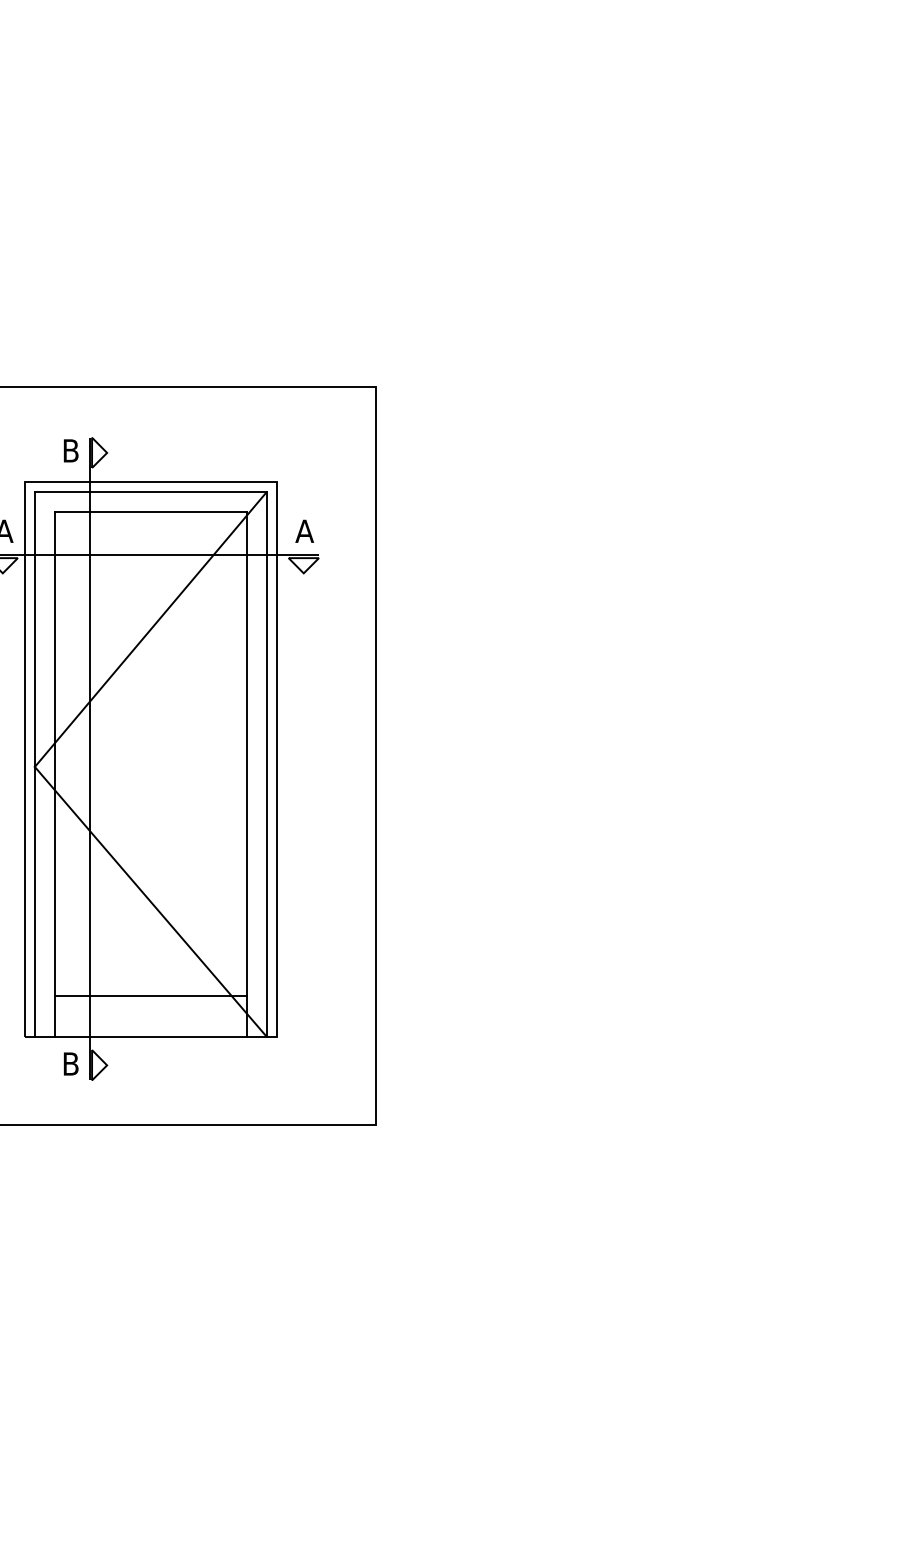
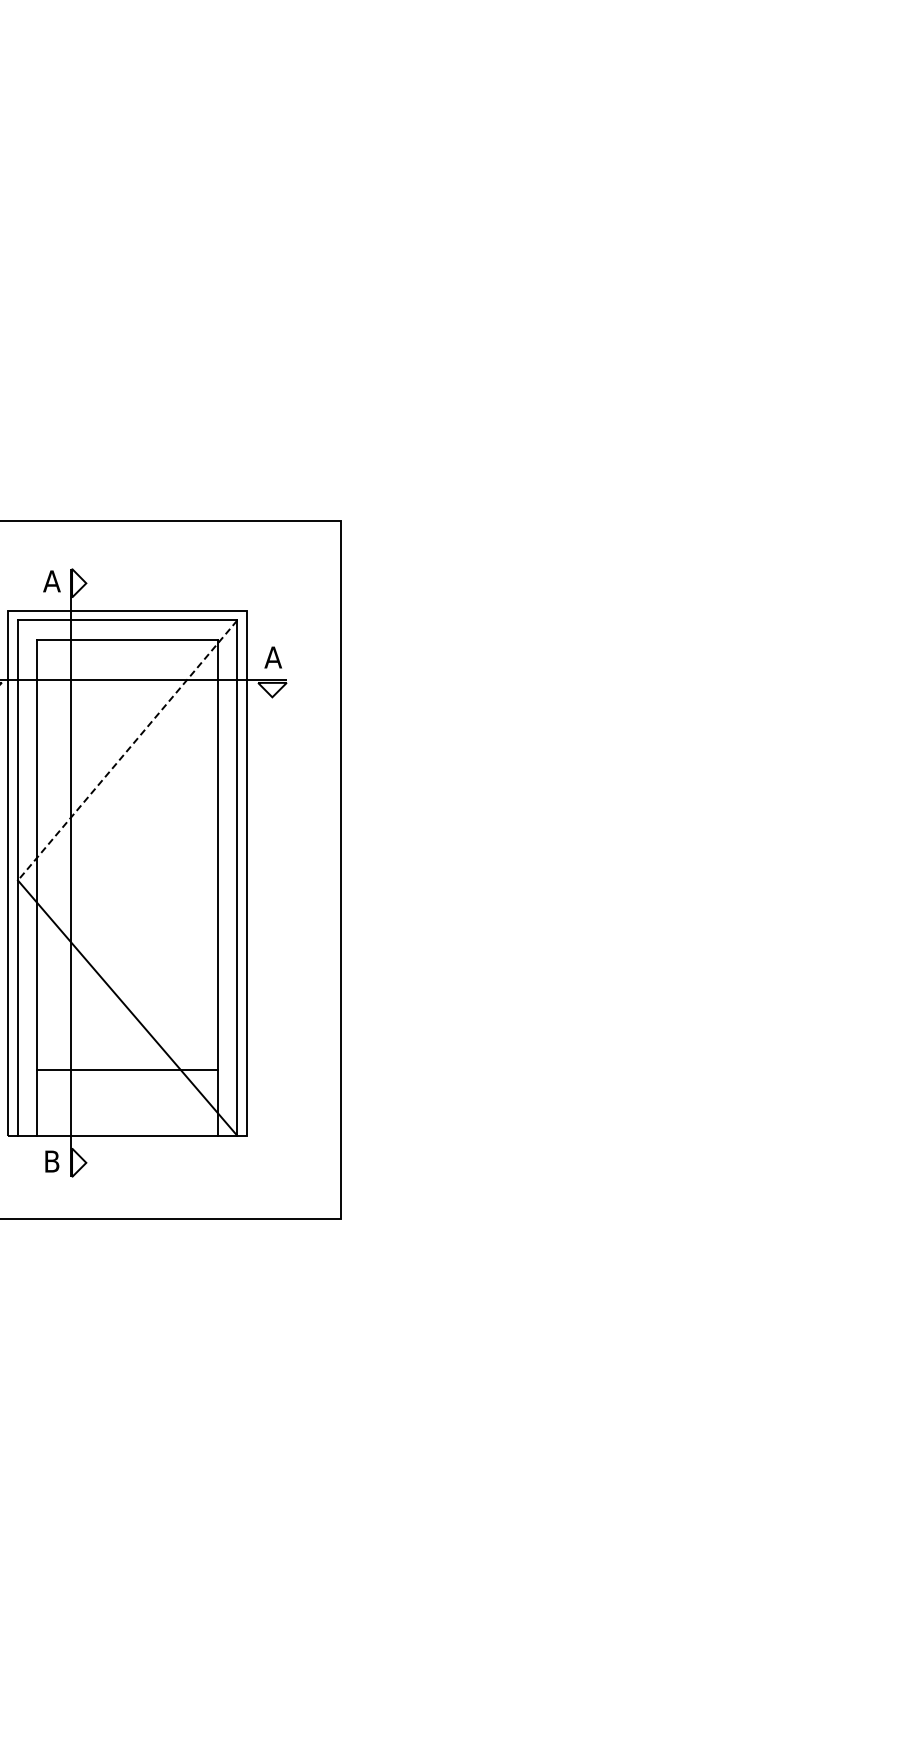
text: (70, 450) -> (51, 581), B -> A
line: (150, 629) -> (127, 750), solid -> dashed
line: (150, 996) -> (127, 1069), moved

